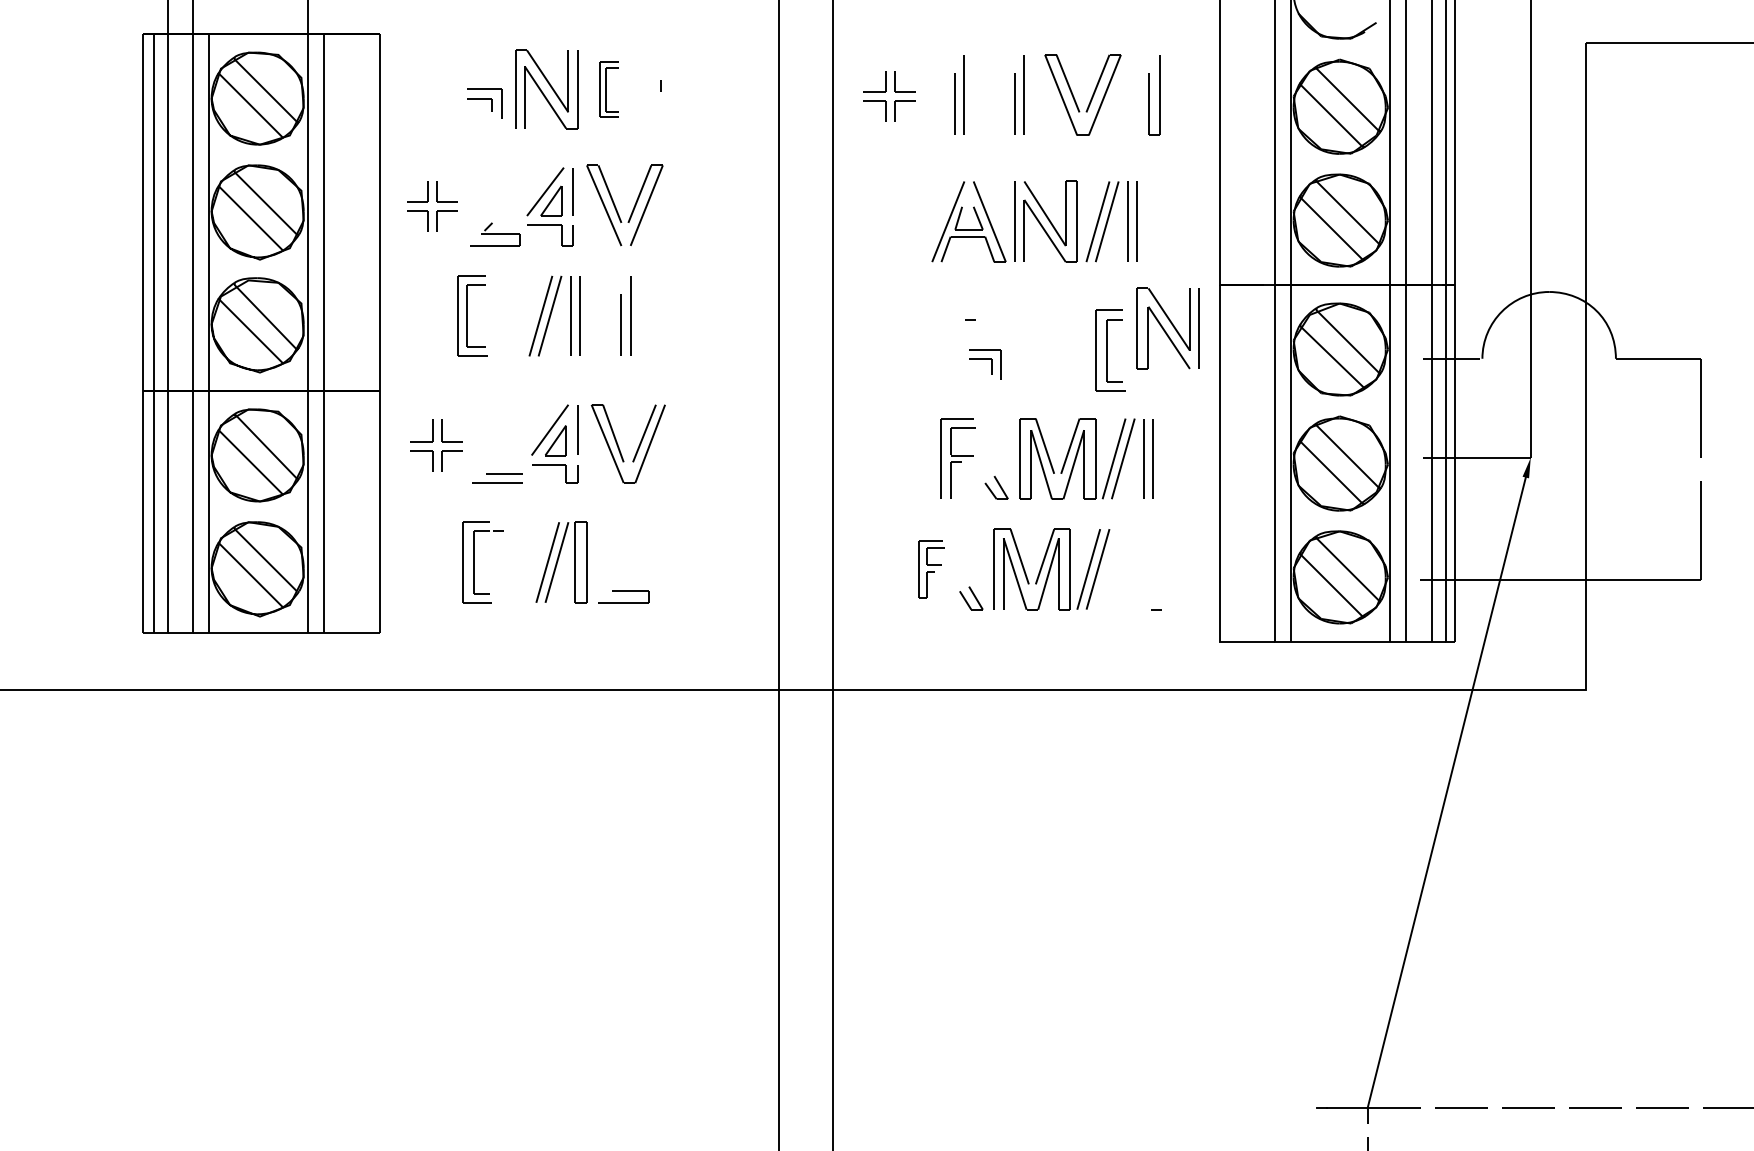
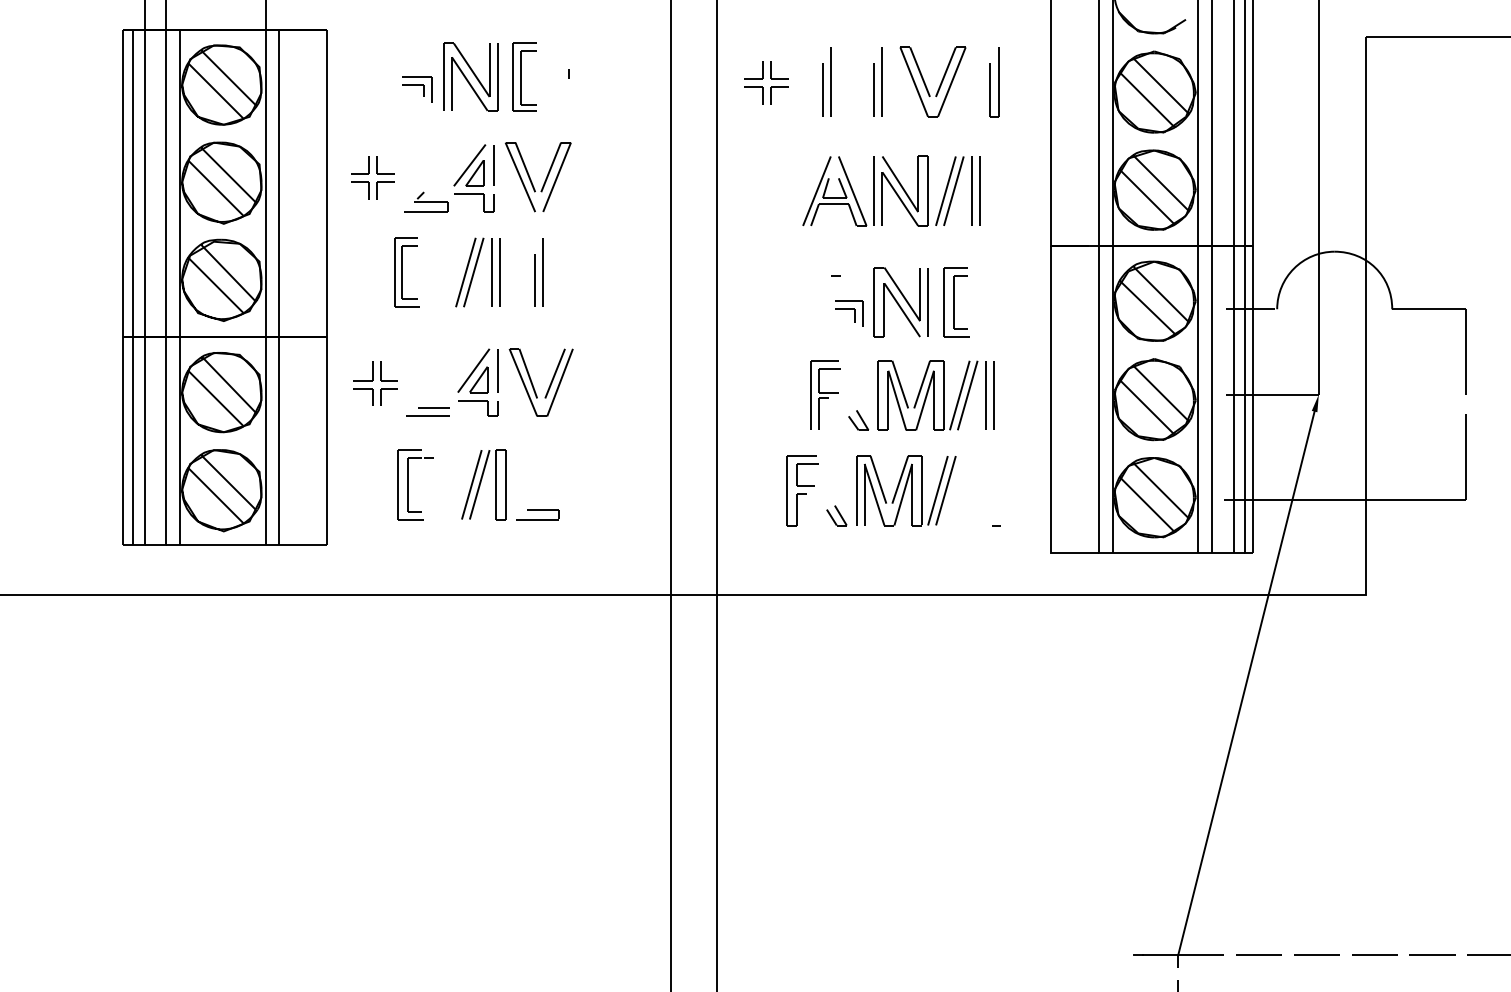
part: (608, 88) -> (524, 76), size x1.43
part: (1167, 328) -> (900, 302), moved
part: (931, 569) -> (802, 490), size x1.43

